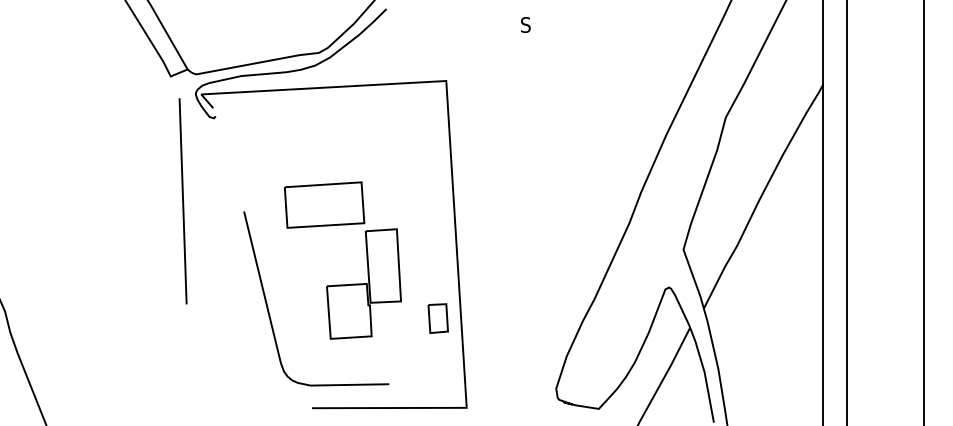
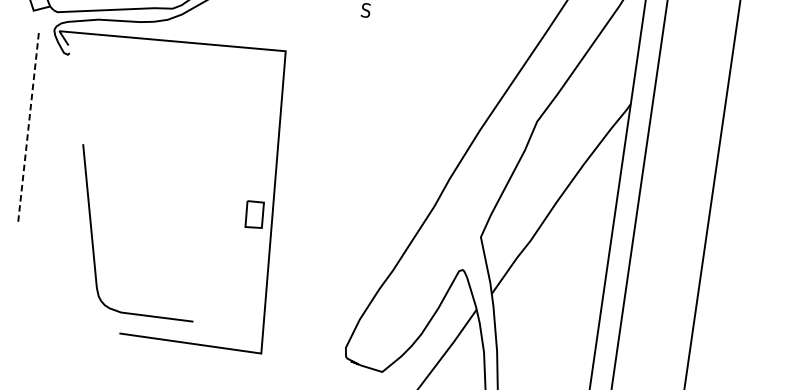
line: (183, 200) -> (29, 126), solid -> dashed
part: (366, 260) -> (188, 205), removed
part: (437, 318) -> (253, 214), moved

